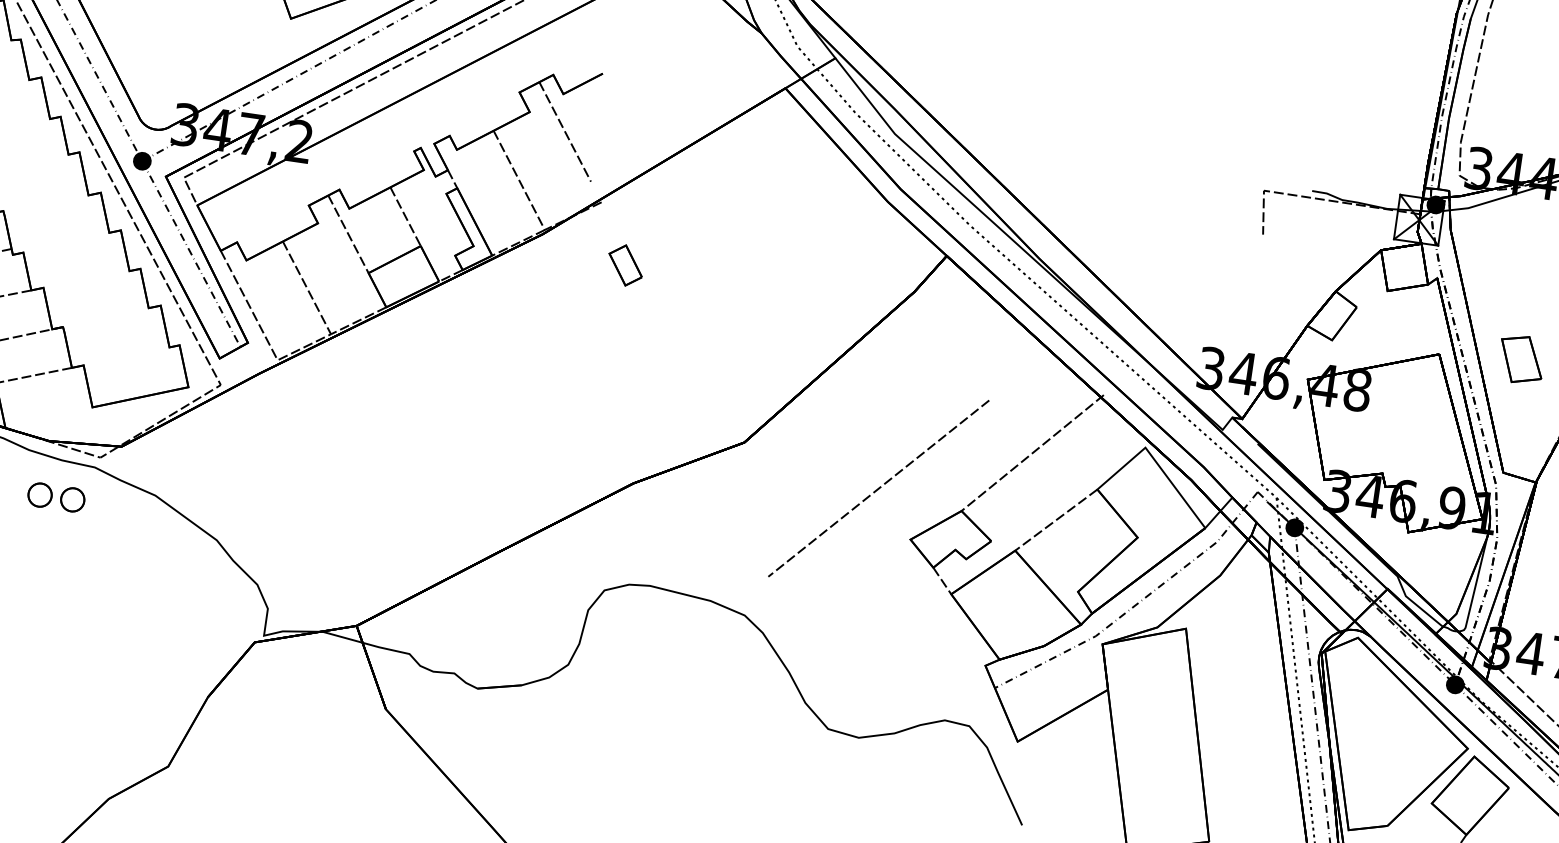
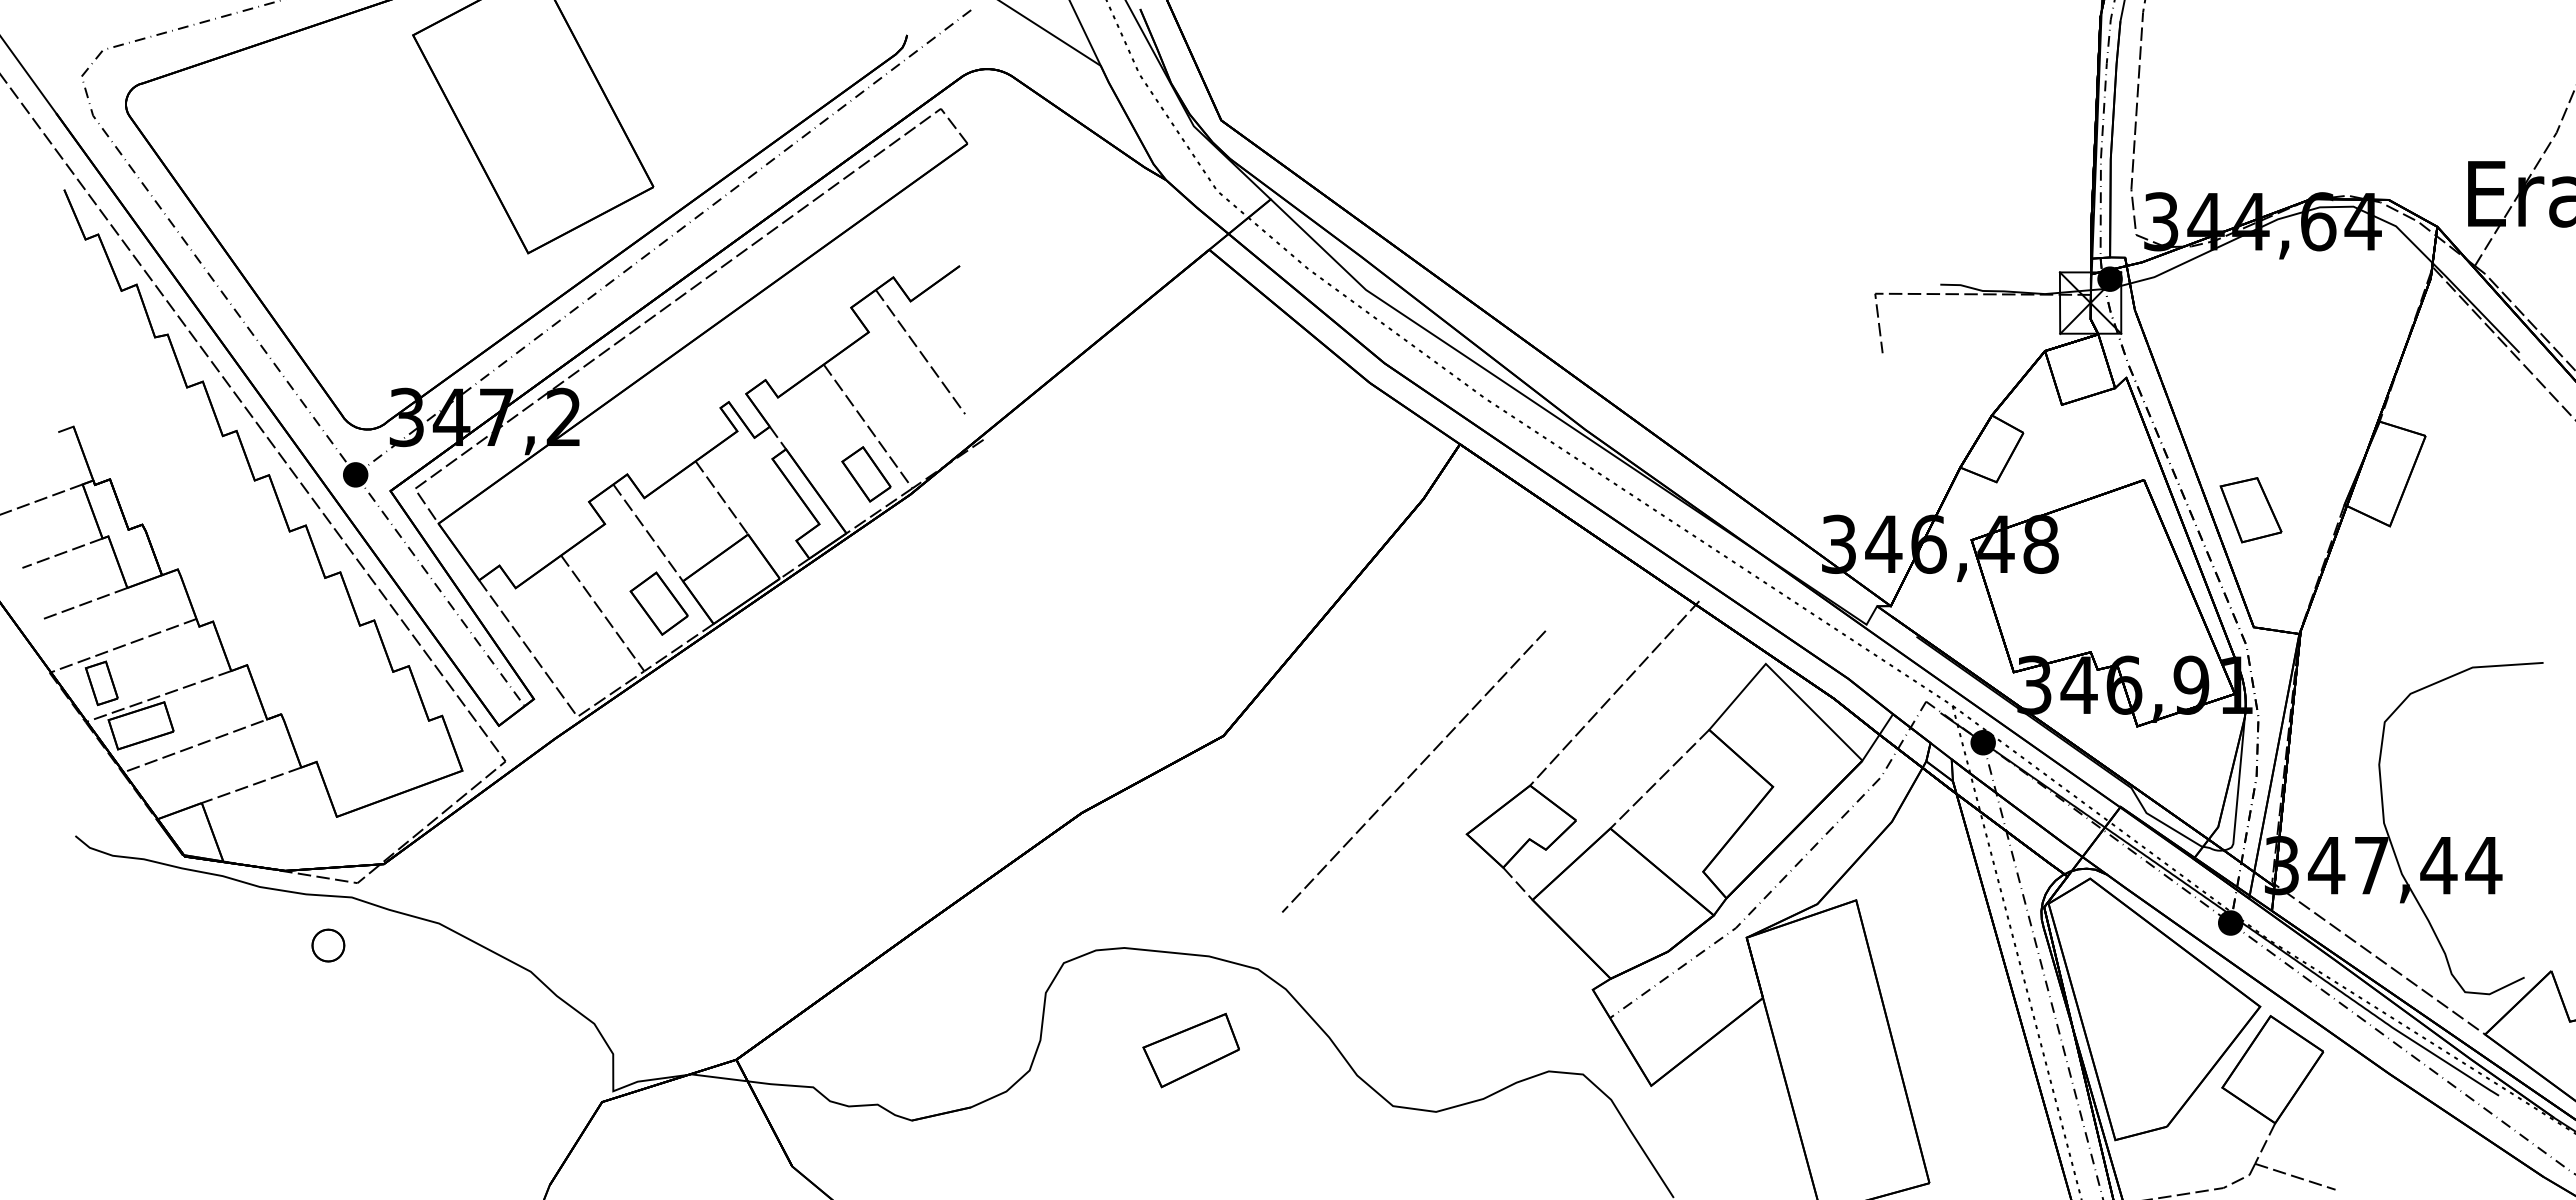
part: (625, 265) -> (866, 474), moved
part: (348, 286) -> (658, 603), added
part: (1521, 359) -> (2250, 510), moved
part: (40, 495) -> (283, 945), removed
part: (687, 667) -> (1190, 1050), added

